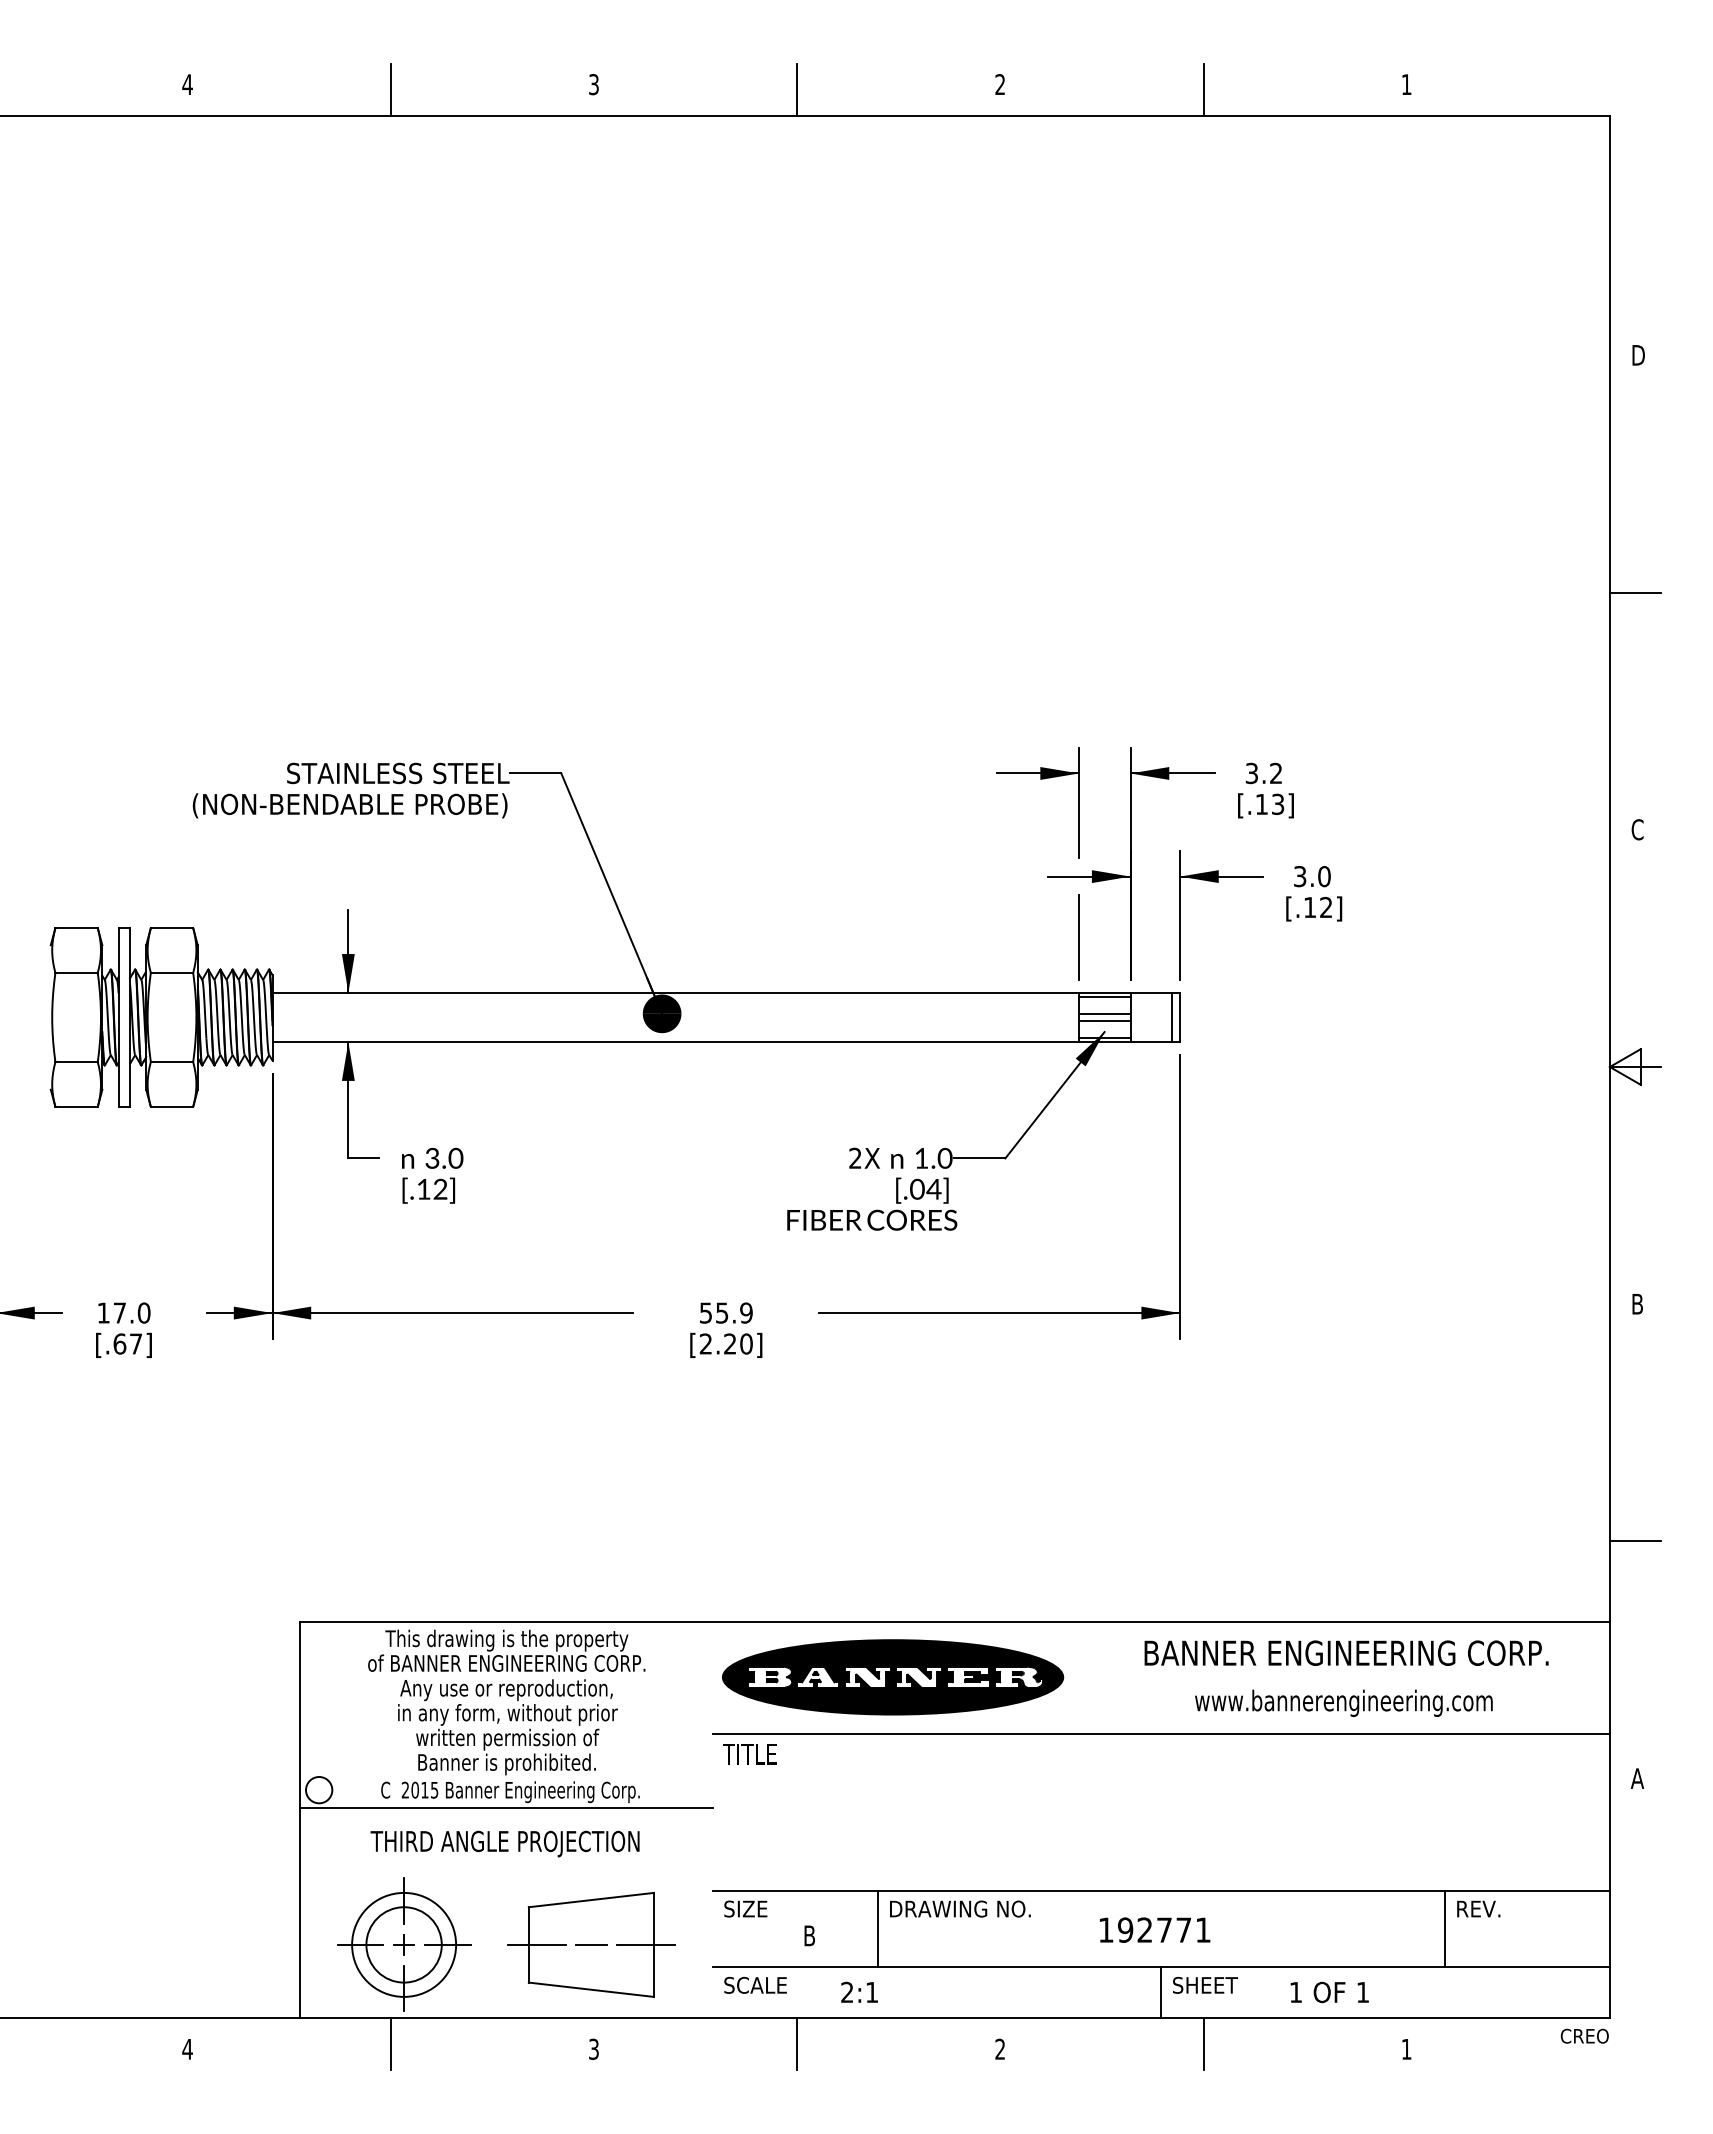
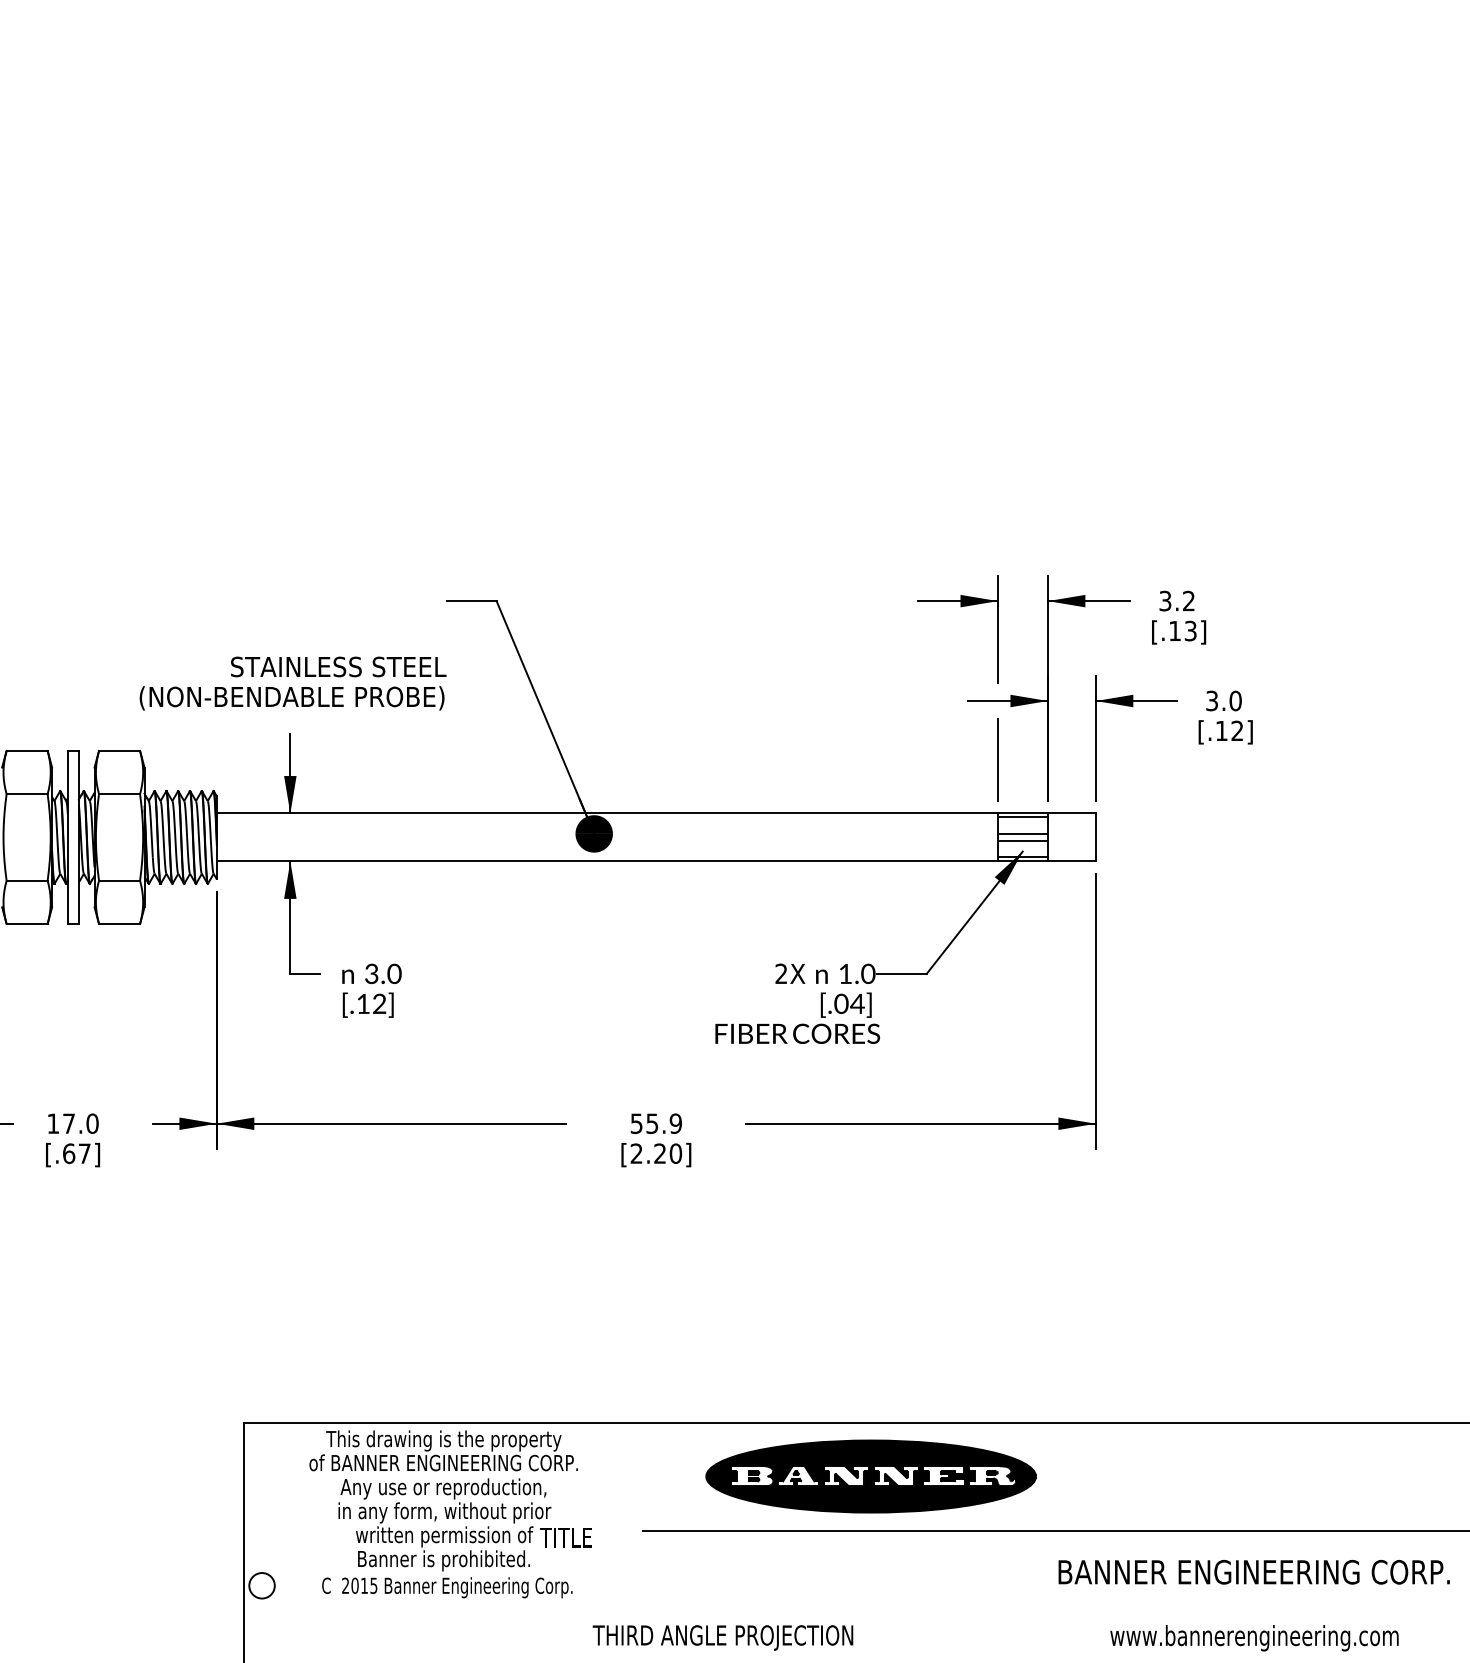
text: (350, 790) -> (292, 683), moved
line: (1171, 1017) -> (1087, 837), removed
text: (1346, 1652) -> (1254, 1571), moved
part: (893, 1677) -> (871, 1476), moved
text: (1343, 1702) -> (1254, 1637), moved
text: (749, 1754) -> (565, 1537), moved
line: (506, 1808) -> (443, 1603), removed
text: (504, 1843) -> (722, 1637), moved

